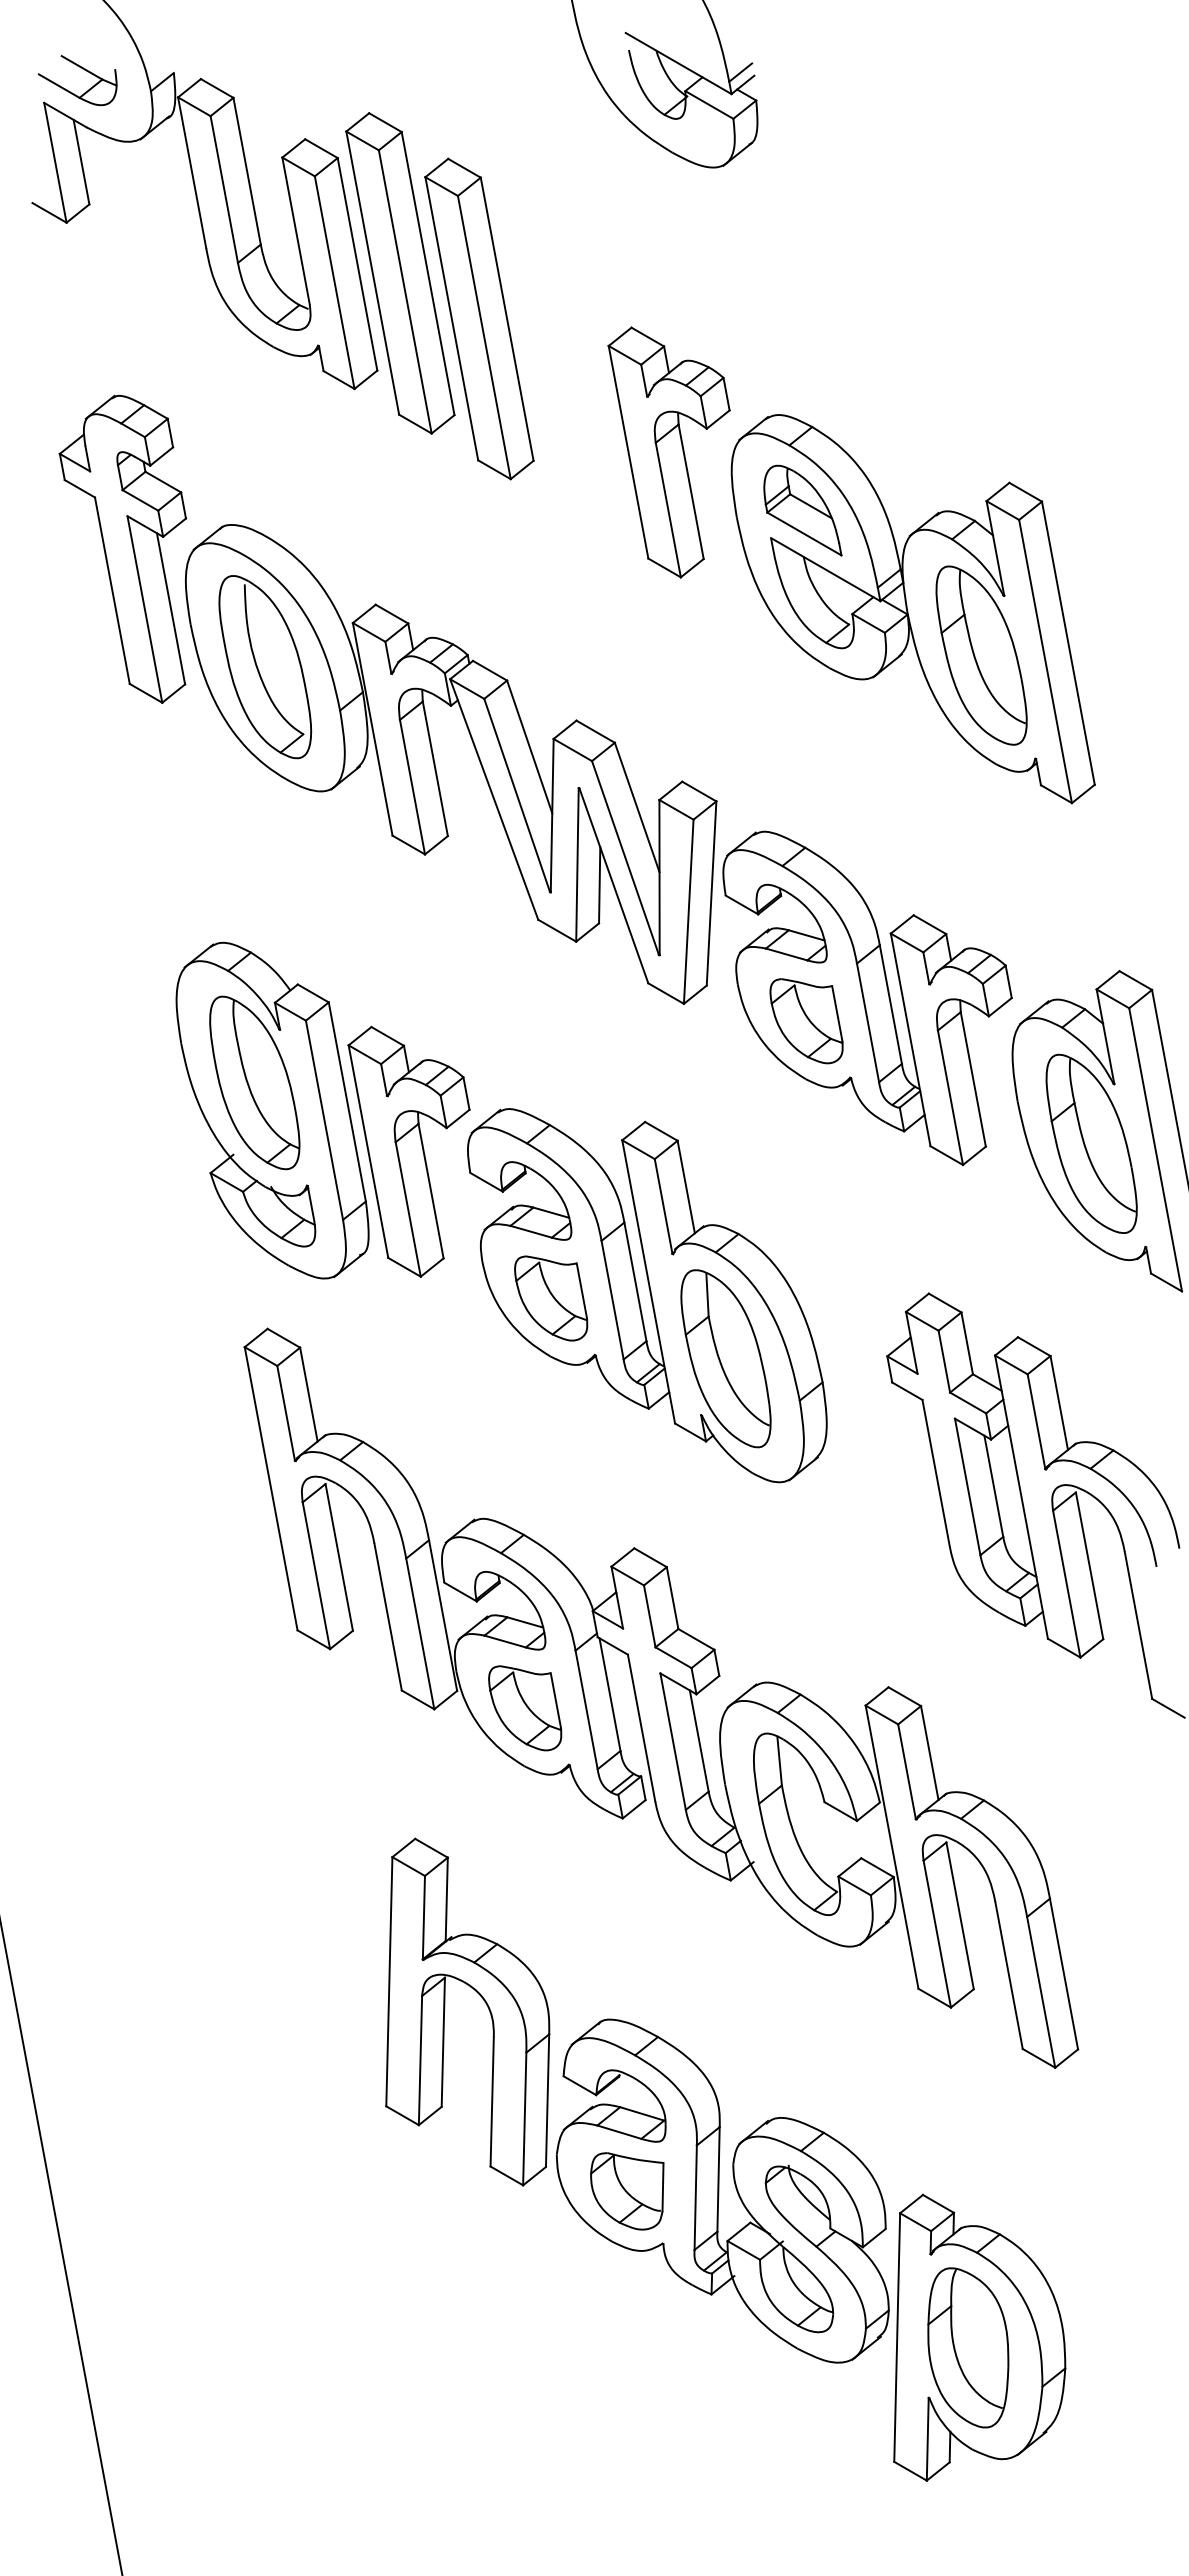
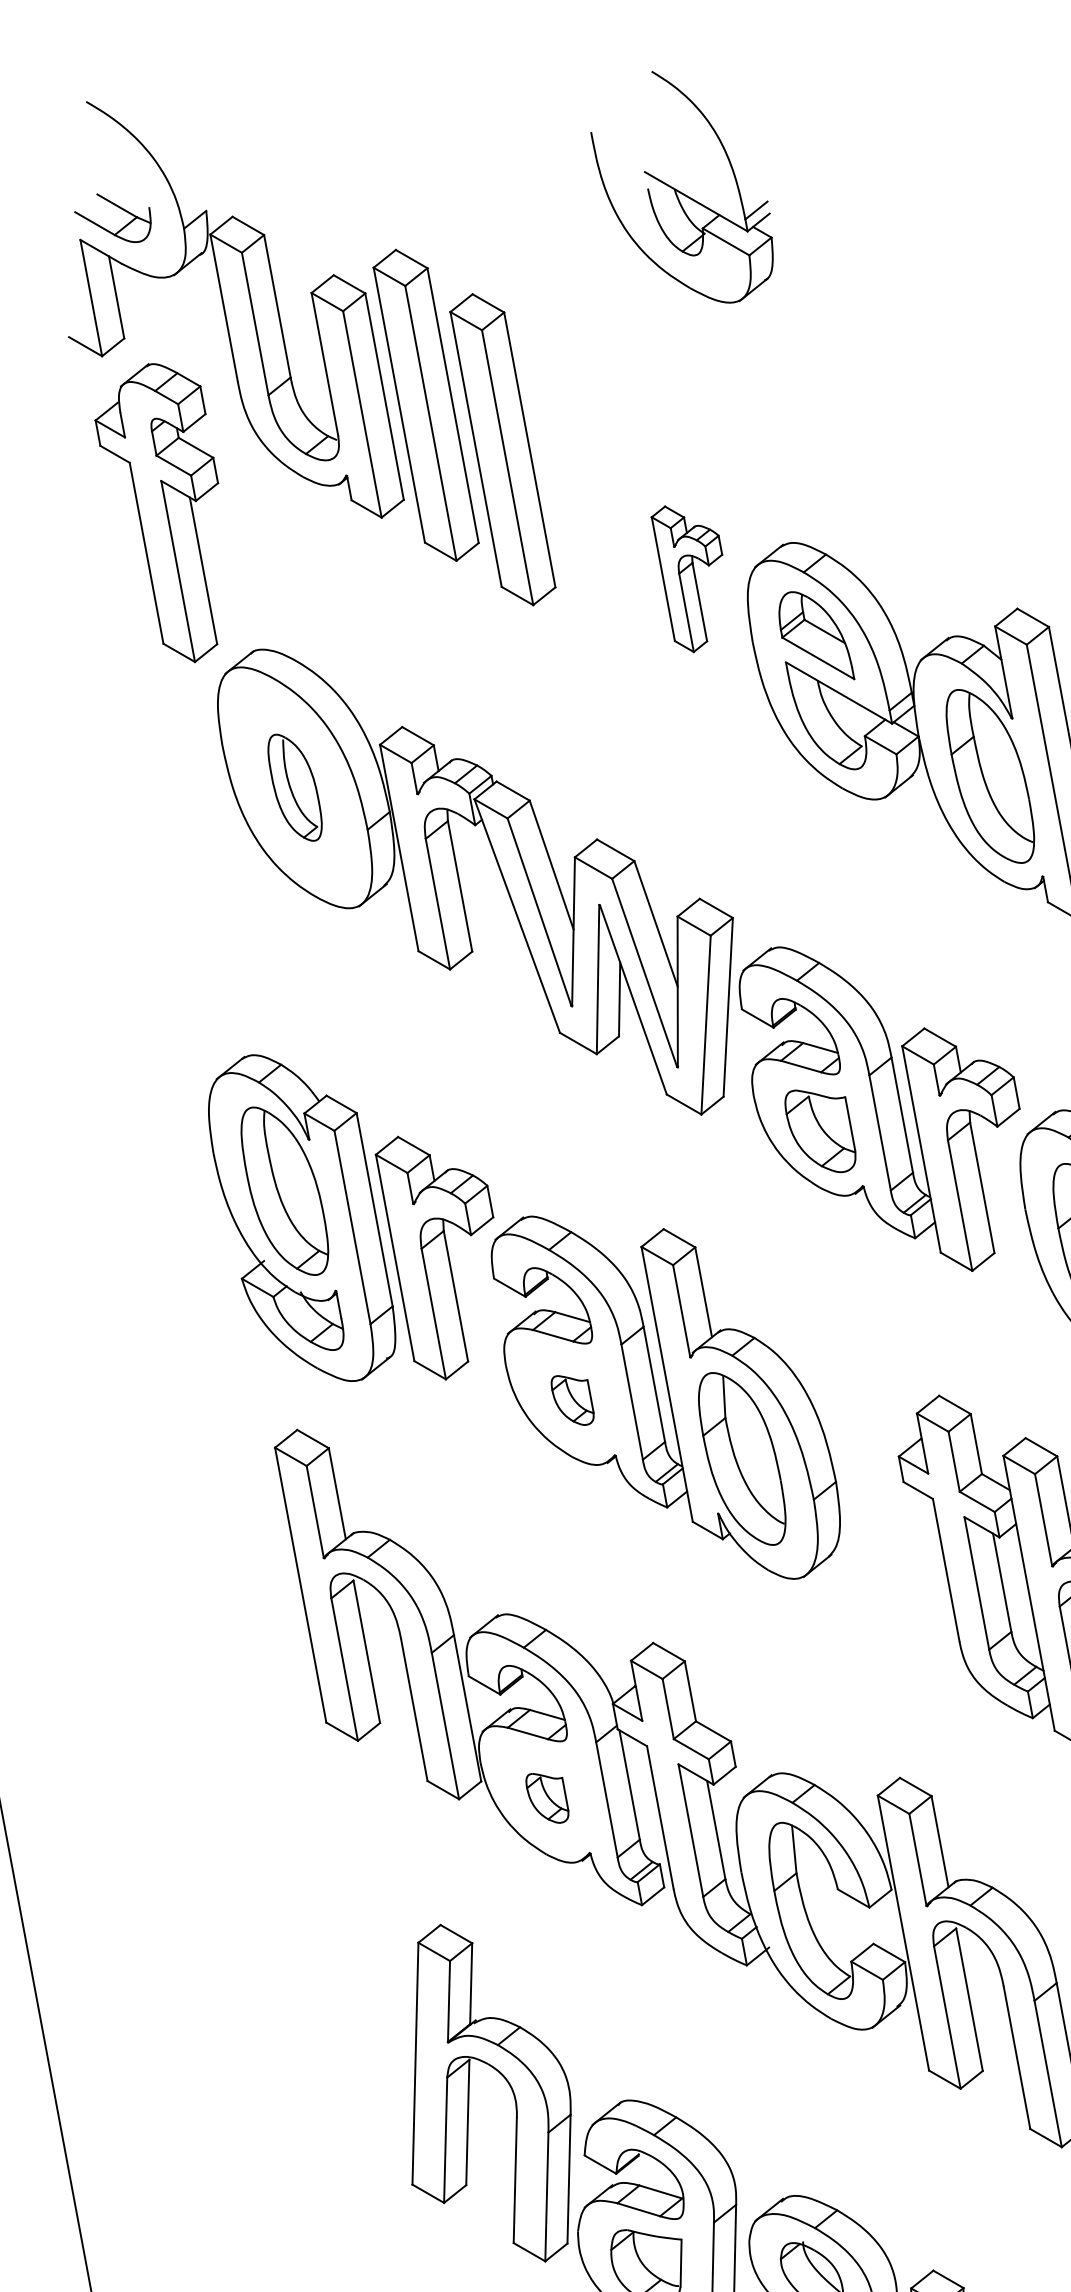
part: (668, 452) -> (686, 579), size x0.6
part: (122, 548) -> (156, 512), moved
part: (265, 667) -> (295, 787), size x0.6
part: (551, 1298) -> (572, 1400), size x0.6
part: (525, 1708) -> (547, 1798), size x0.6

